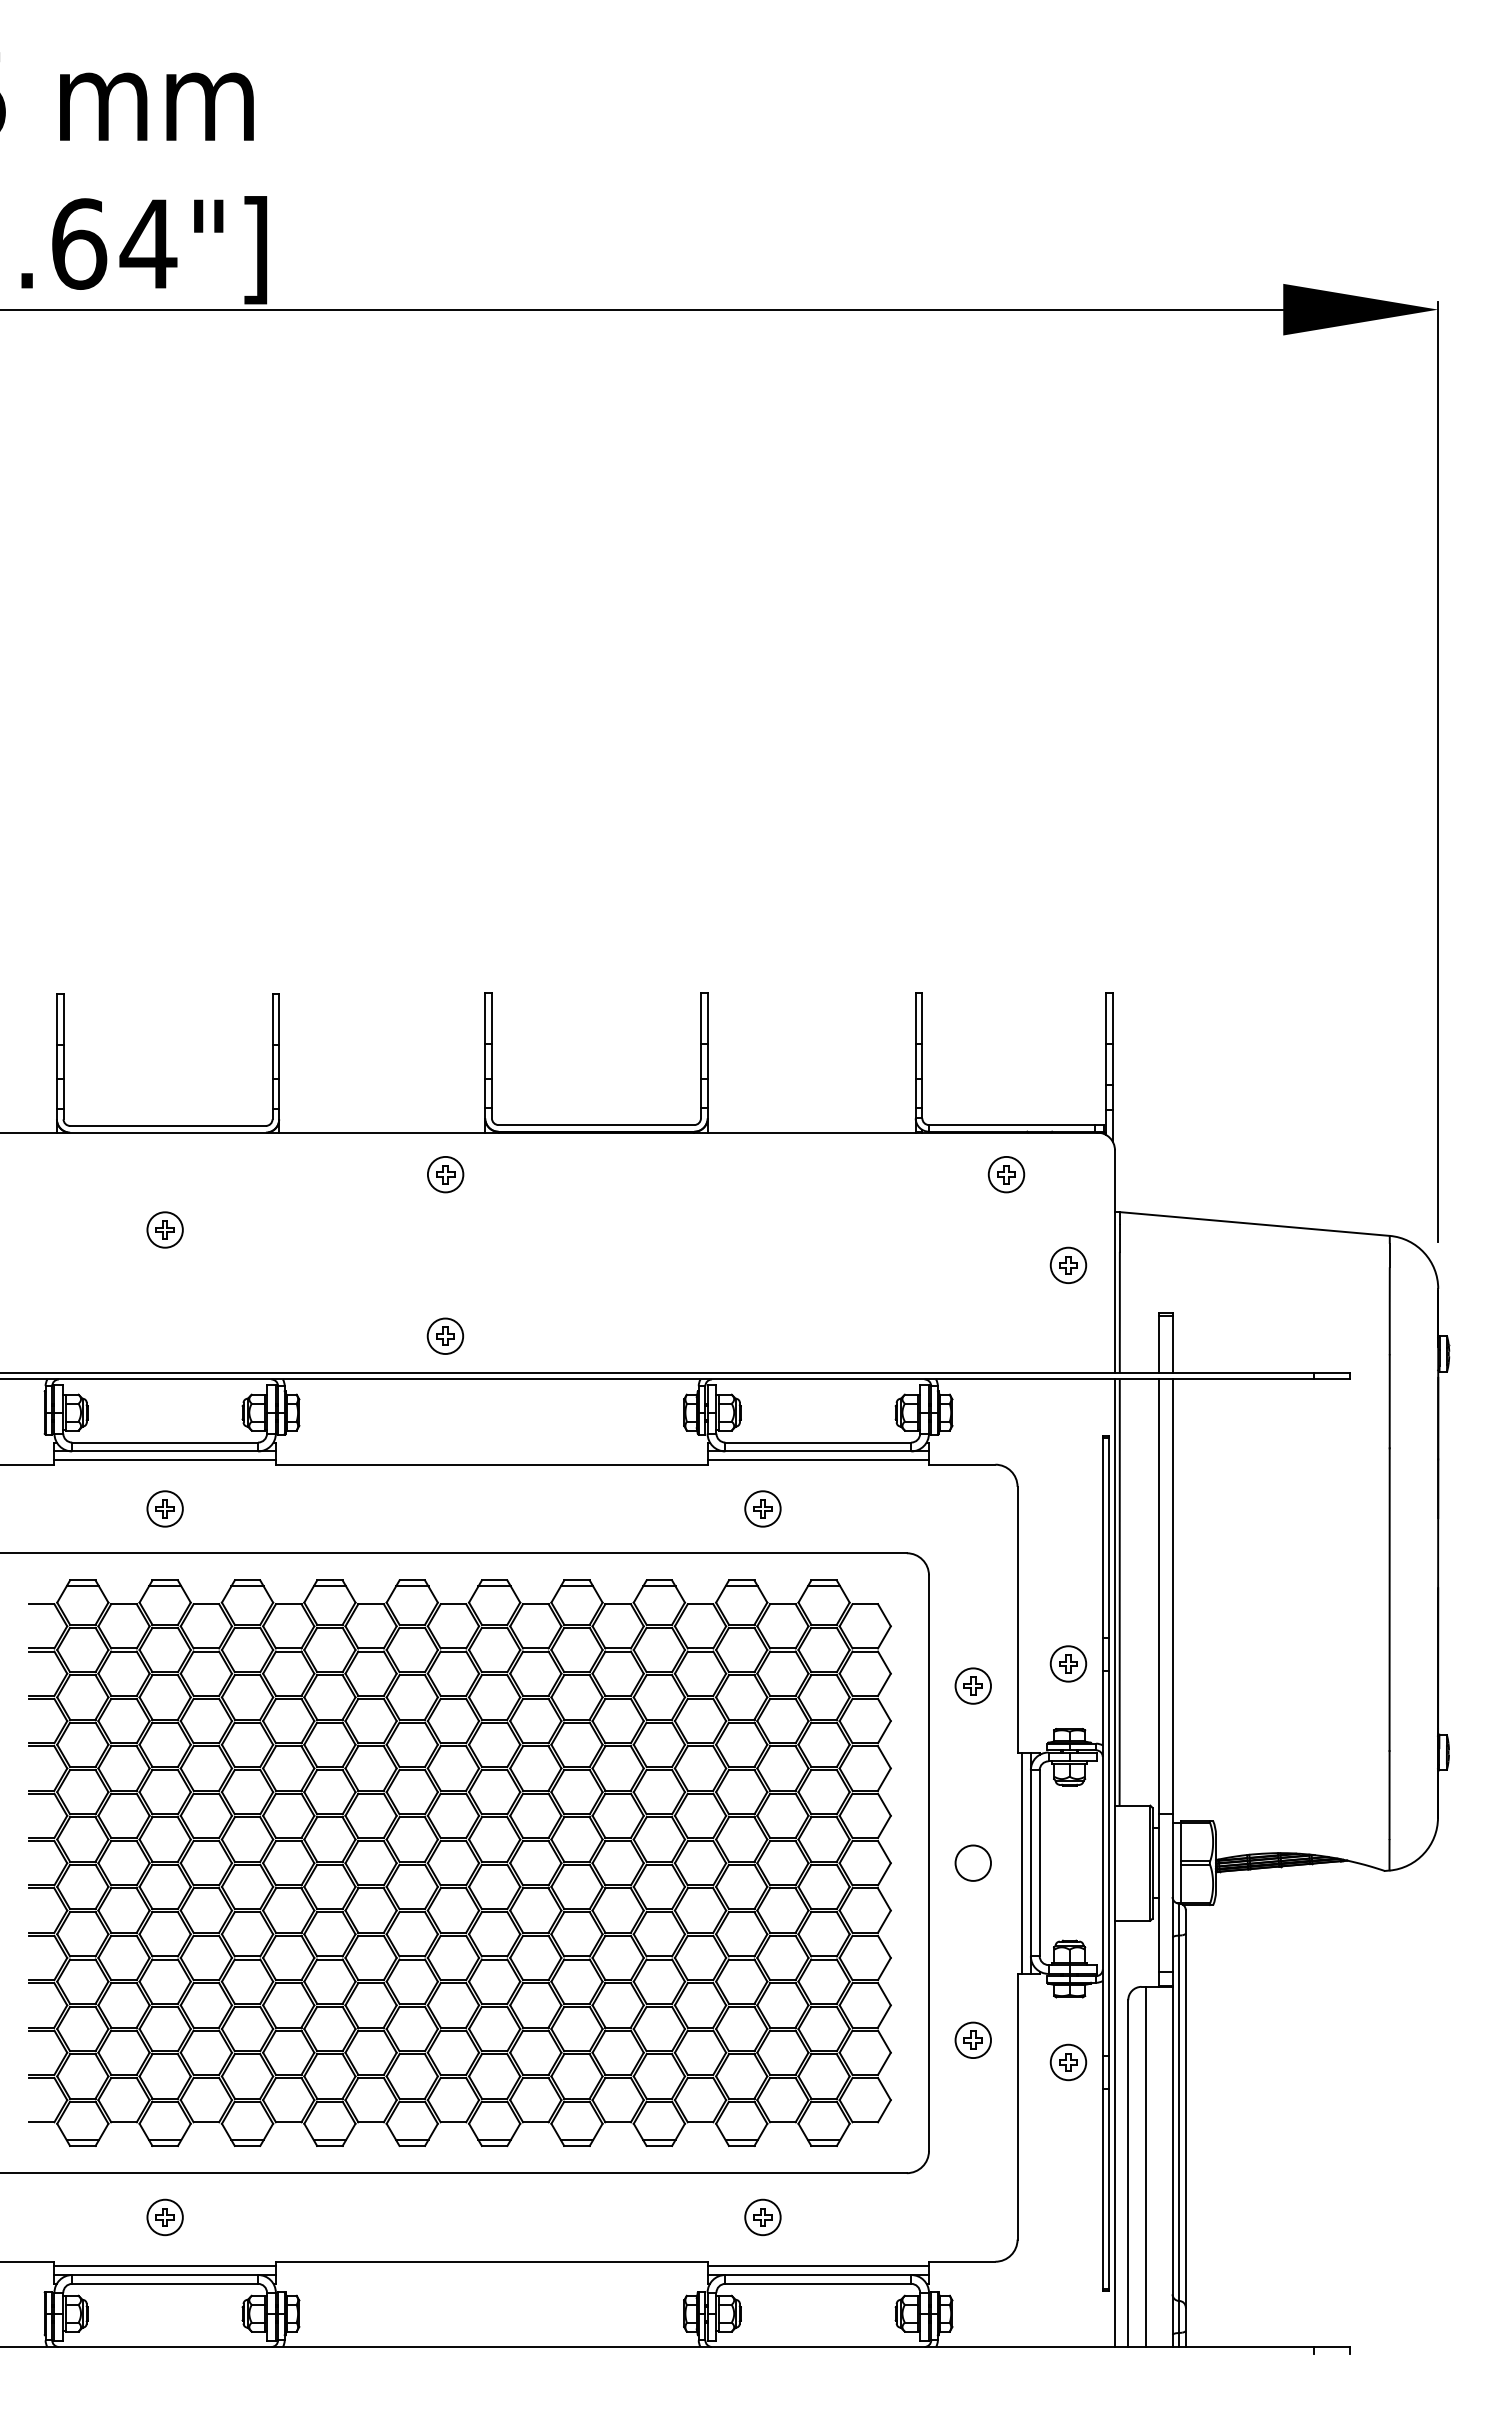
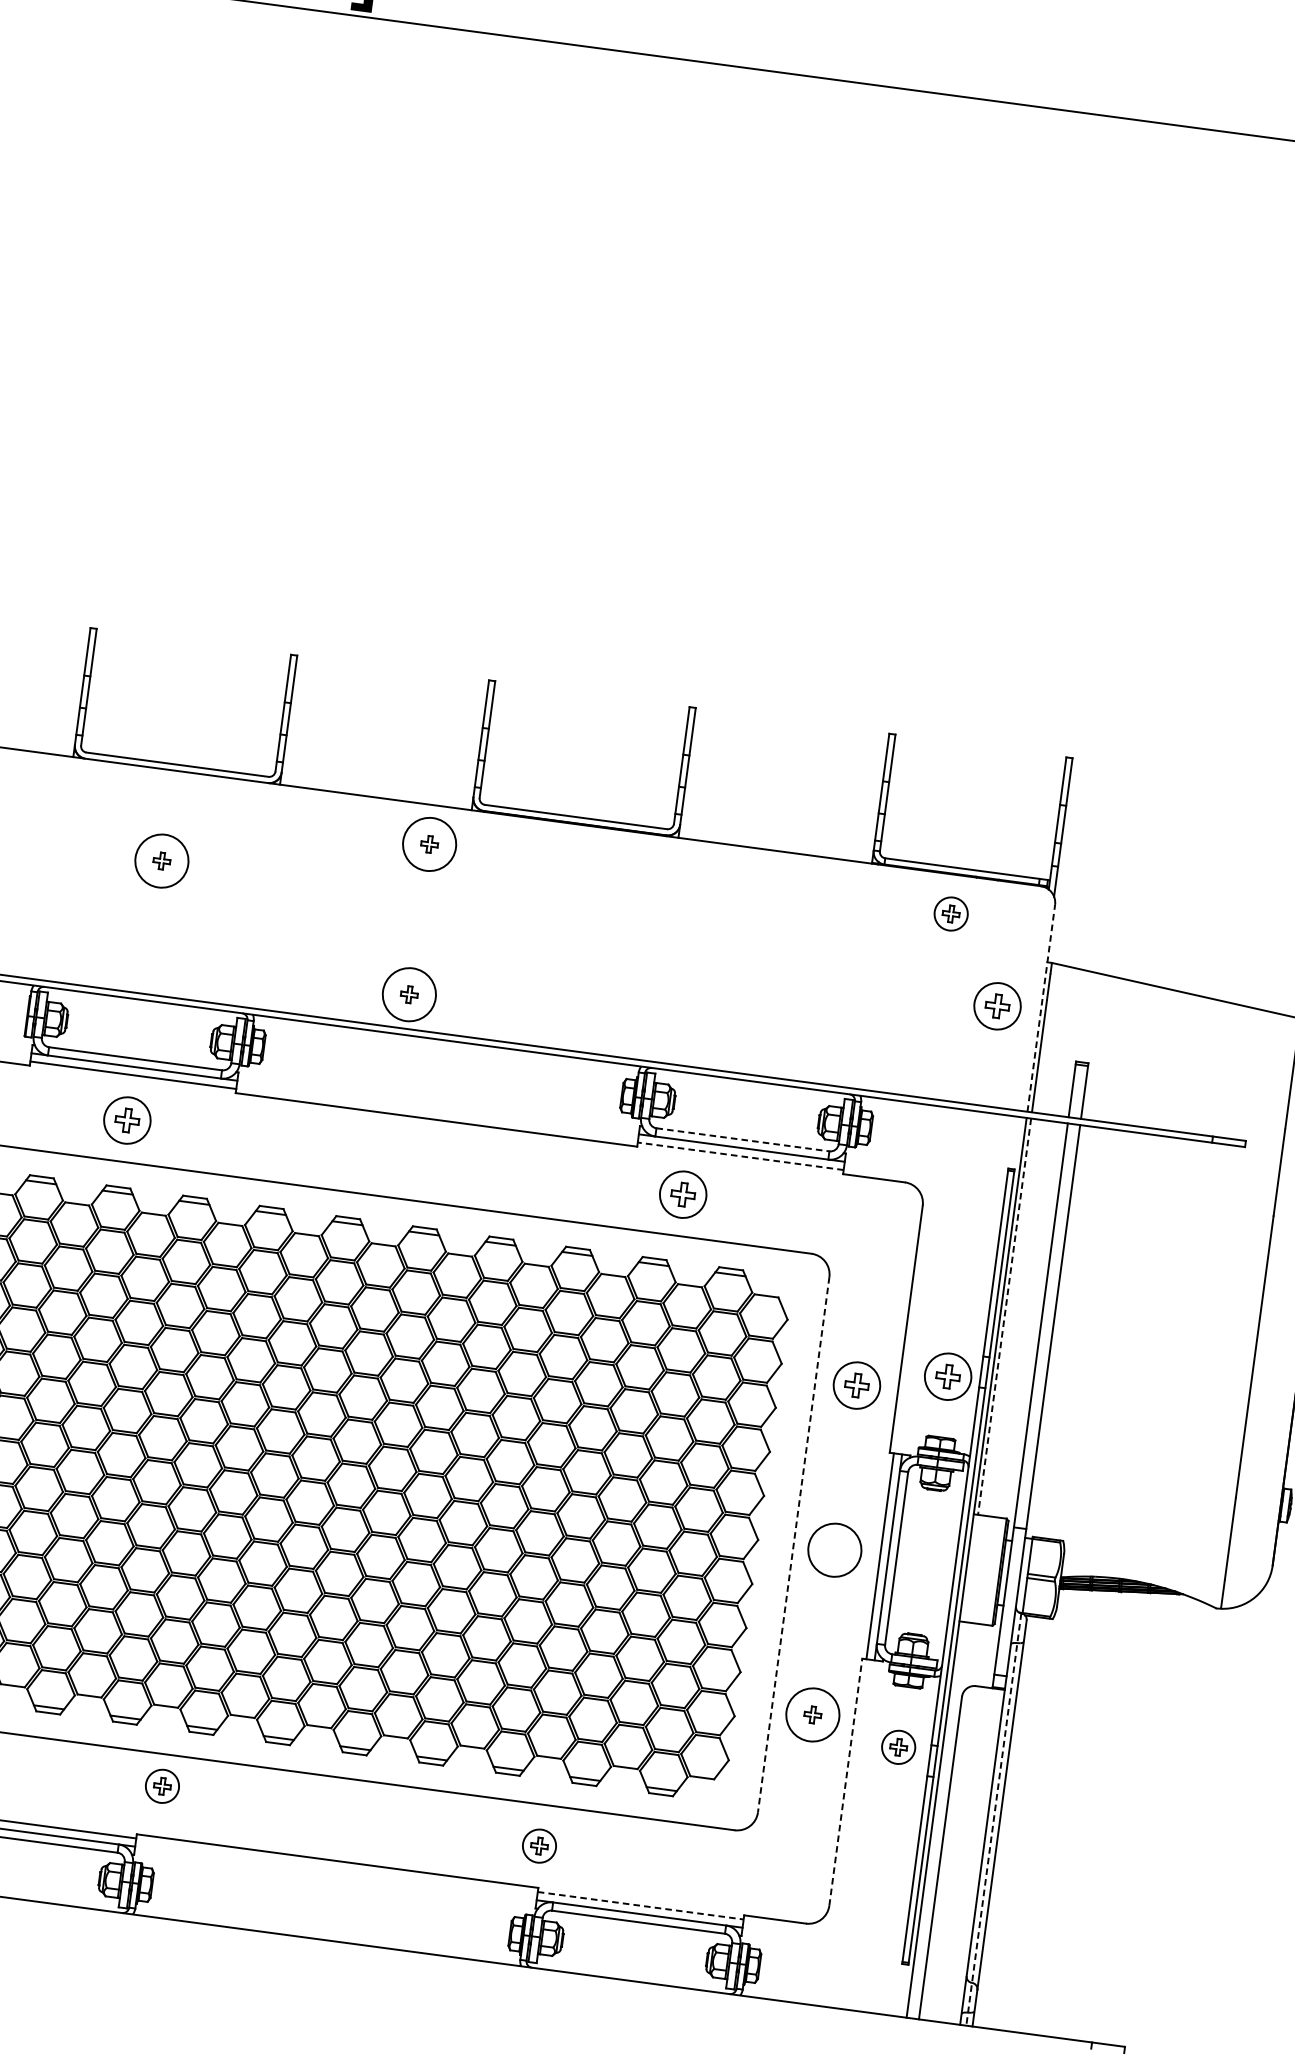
circle: (445, 1174) -> (429, 844), size x1.6
circle: (164, 1229) -> (161, 860), size x1.6
line: (1114, 1261) -> (1040, 1008), solid -> dashed
part: (1068, 1264) -> (997, 1005), size x1.4
circle: (445, 1336) -> (409, 994), size x1.6
line: (818, 1442) -> (743, 1139), solid -> dashed
line: (818, 1460) -> (740, 1156), solid -> dashed
part: (164, 1508) -> (126, 1120), size x1.4
part: (762, 1508) -> (682, 1194), size x1.4
line: (1119, 1594) -> (1004, 1318), solid -> dashed
part: (1068, 1663) -> (948, 1376), size x1.4
part: (972, 1685) -> (856, 1384), size x1.4
circle: (973, 1862) -> (835, 1549), size x1.6
line: (929, 1863) -> (794, 1545), solid -> dashed
circle: (973, 2040) -> (813, 1715), size x1.6
line: (1017, 2106) -> (845, 1781), solid -> dashed
line: (1179, 2125) -> (994, 1819), solid -> dashed
line: (1145, 2166) -> (957, 1853), removed
part: (164, 2217) -> (161, 1786), moved
part: (762, 2217) -> (539, 1846), moved
line: (818, 2266) -> (640, 1906), solid -> dashed

